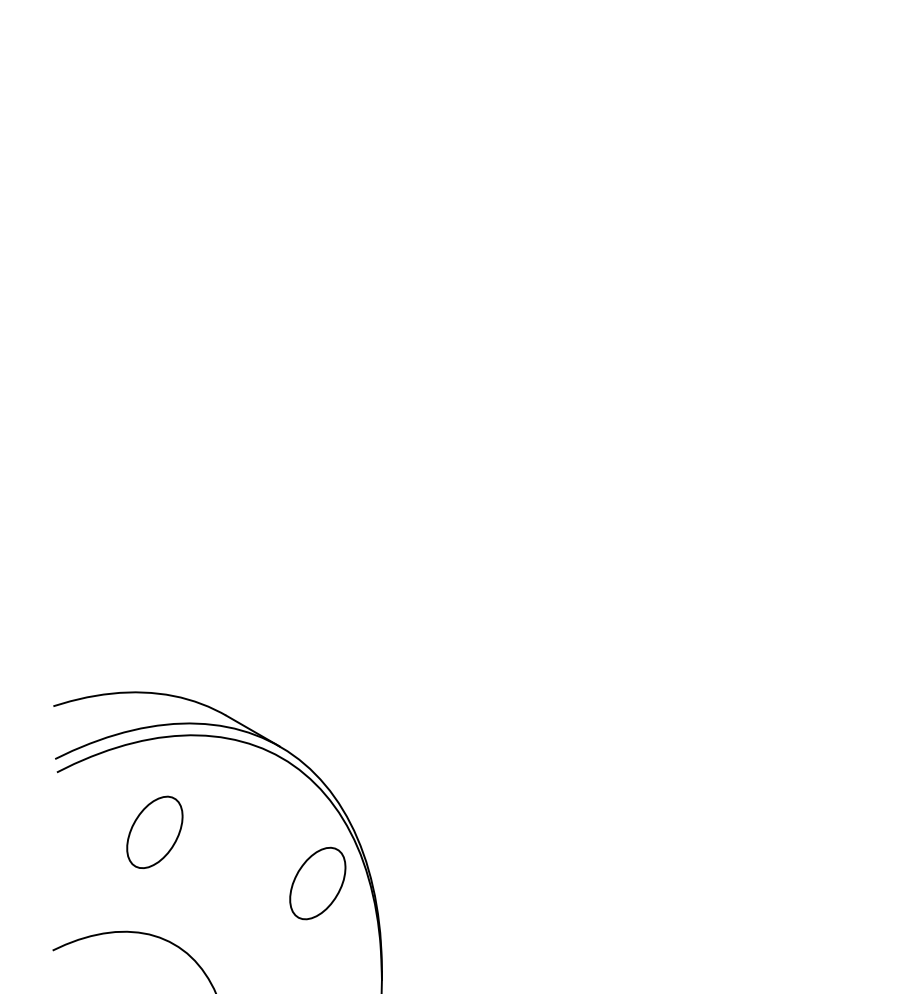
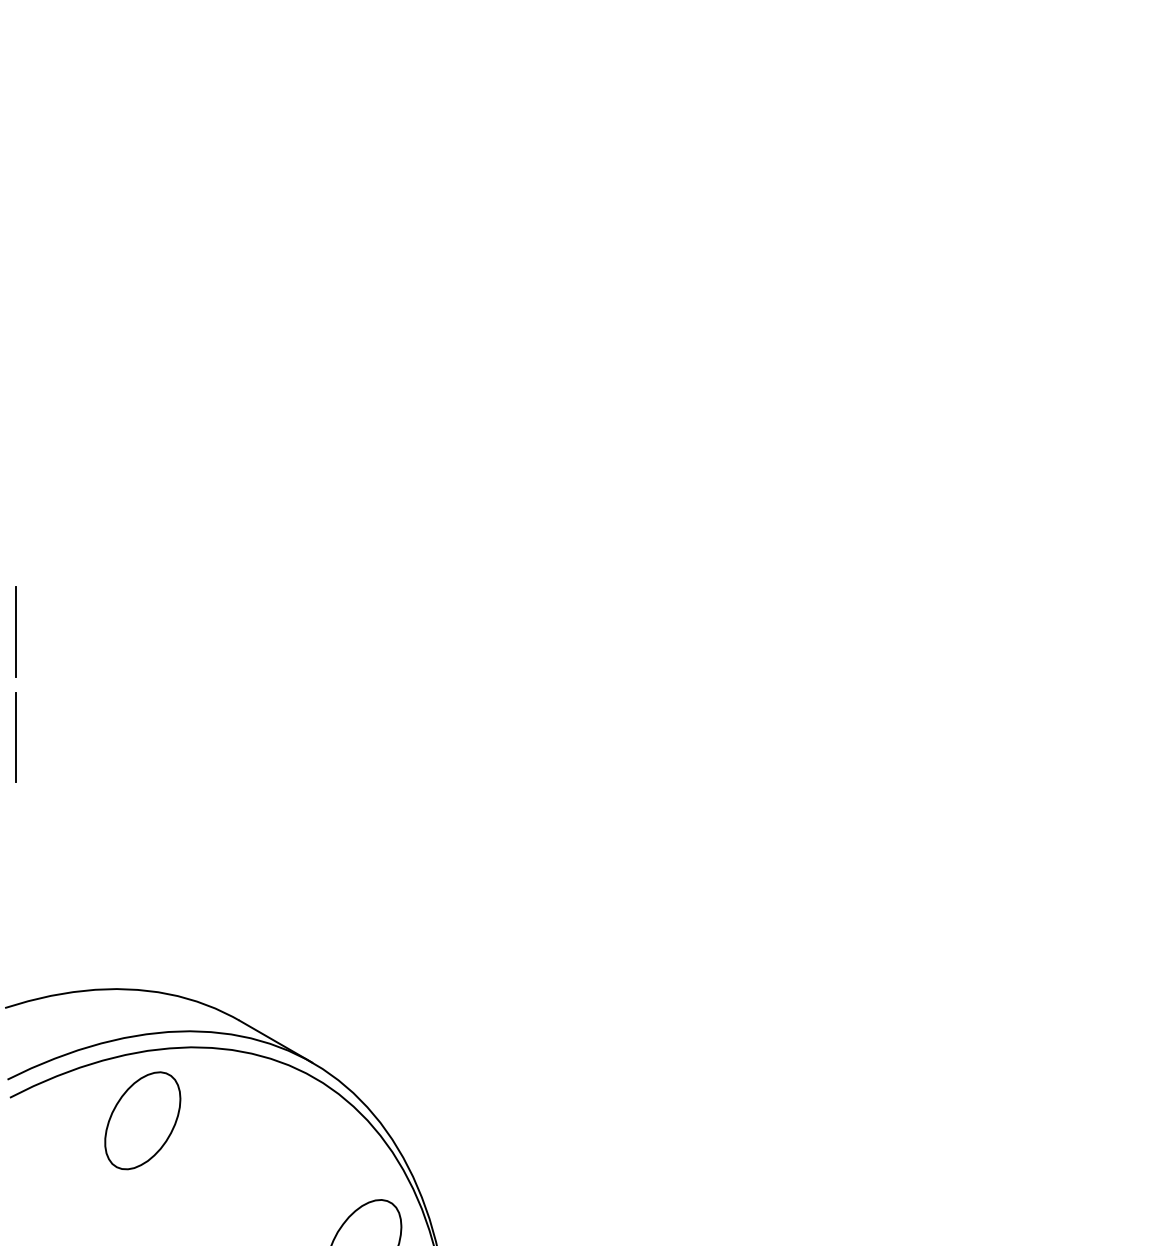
line: (61, 429) -> (16, 632), added
line: (61, 506) -> (16, 736), added
part: (154, 831) -> (142, 1119), moved

